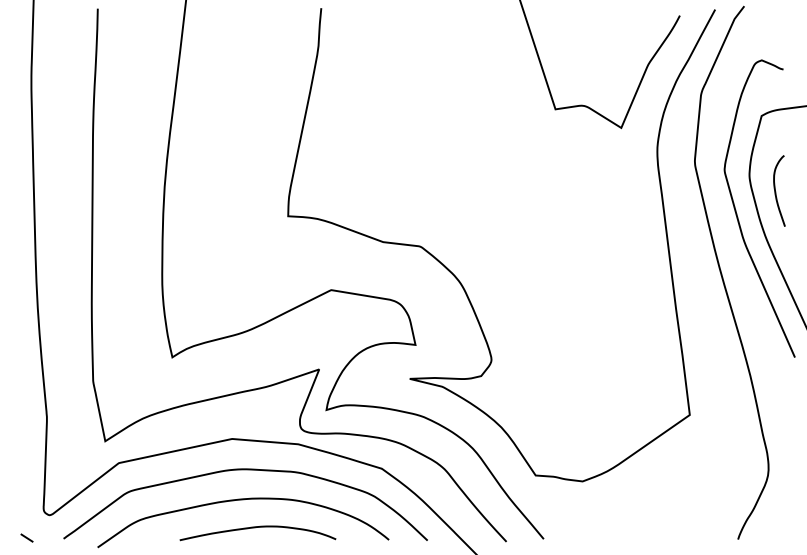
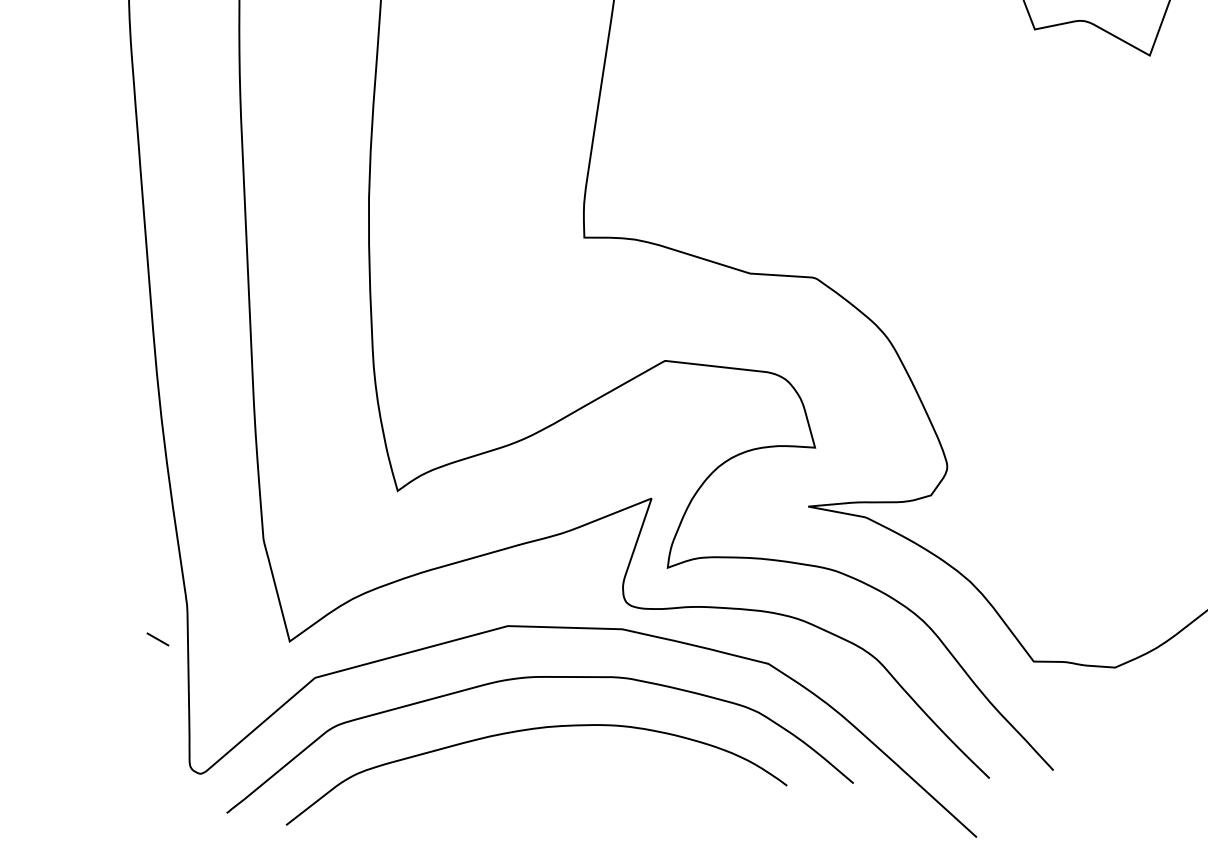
curve: (255, 528) -> (556, 778), removed
line: (26, 537) -> (157, 638), moved

